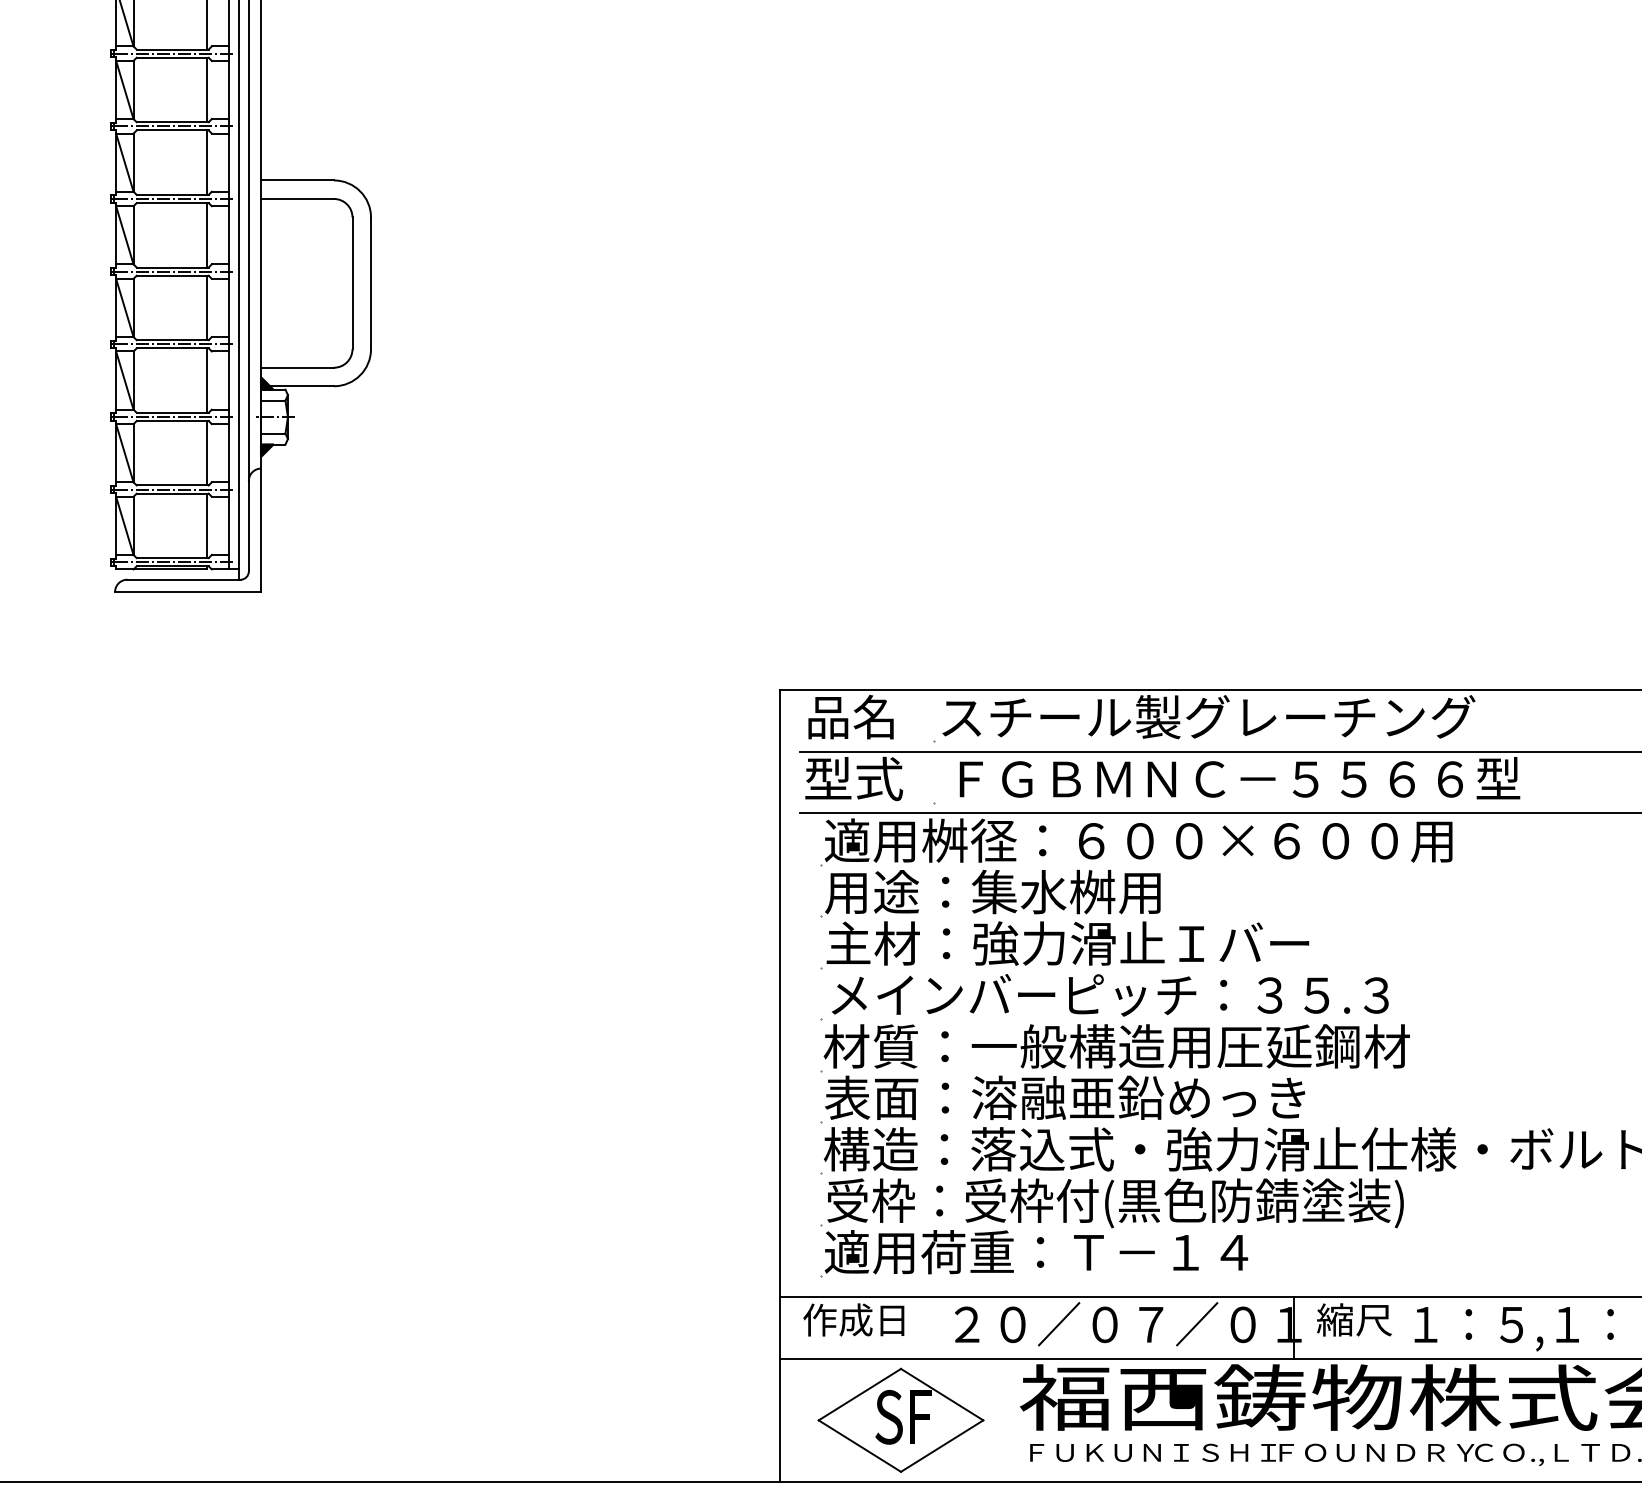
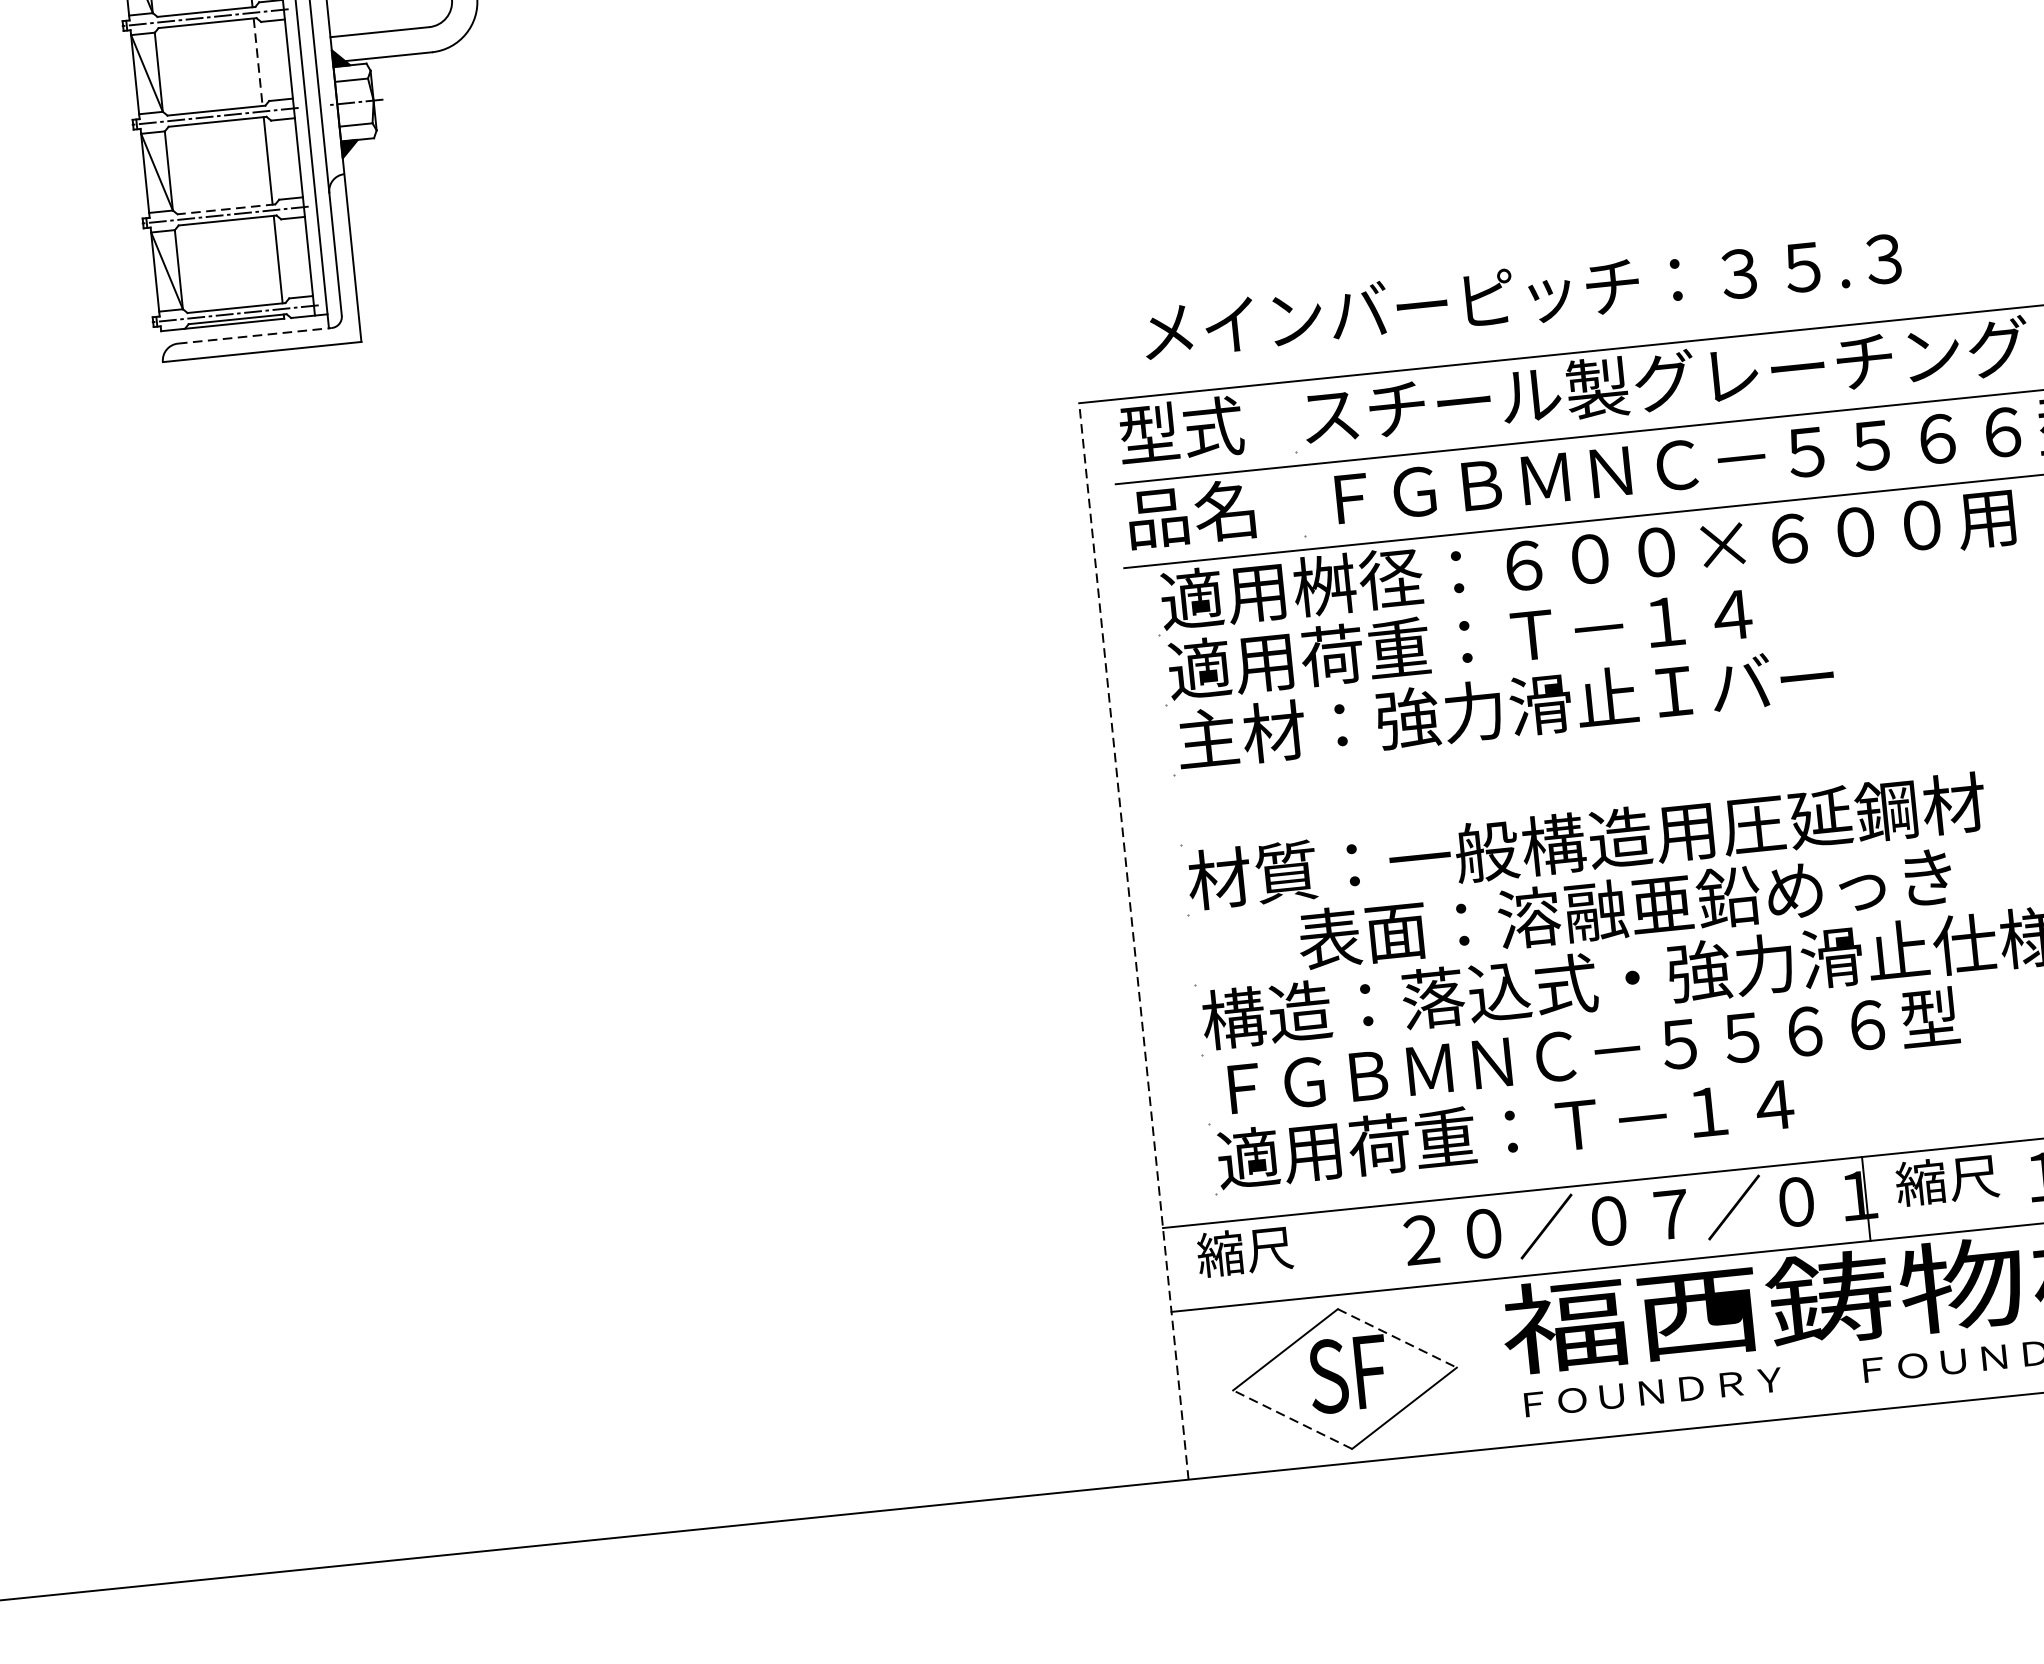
line: (206, 381) -> (258, 63), solid -> dashed
line: (172, 485) -> (226, 209), solid -> dashed
line: (184, 579) -> (255, 335), solid -> dashed
text: (851, 717) -> (1180, 430), 品名 -> 型式
text: (854, 778) -> (1193, 513), 型式 -> 品名
text: (1039, 891) -> (1460, 641), 用途：集水桝用 -> 適用荷重：Ｔ－１４
text: (1110, 995) -> (1522, 296), moved
line: (779, 1085) -> (1133, 940), solid -> dashed
text: (1065, 1097) -> (1625, 907), moved
text: (1115, 1203) -> (1606, 1054), 受枠：受枠付(黒色防錆塗装) -> ＦＧＢＭＮＣ－５５６６型
text: (853, 1319) -> (1266, 1248), 作成日 -> 縮尺
line: (942, 1394) -> (1397, 1338), solid -> dashed
line: (859, 1446) -> (1292, 1420), solid -> dashed
text: (1164, 1452) -> (1707, 1386), ＦＵＫＵＮＩＳＨＩ -> ＦＯＵＮＤＲＹ

